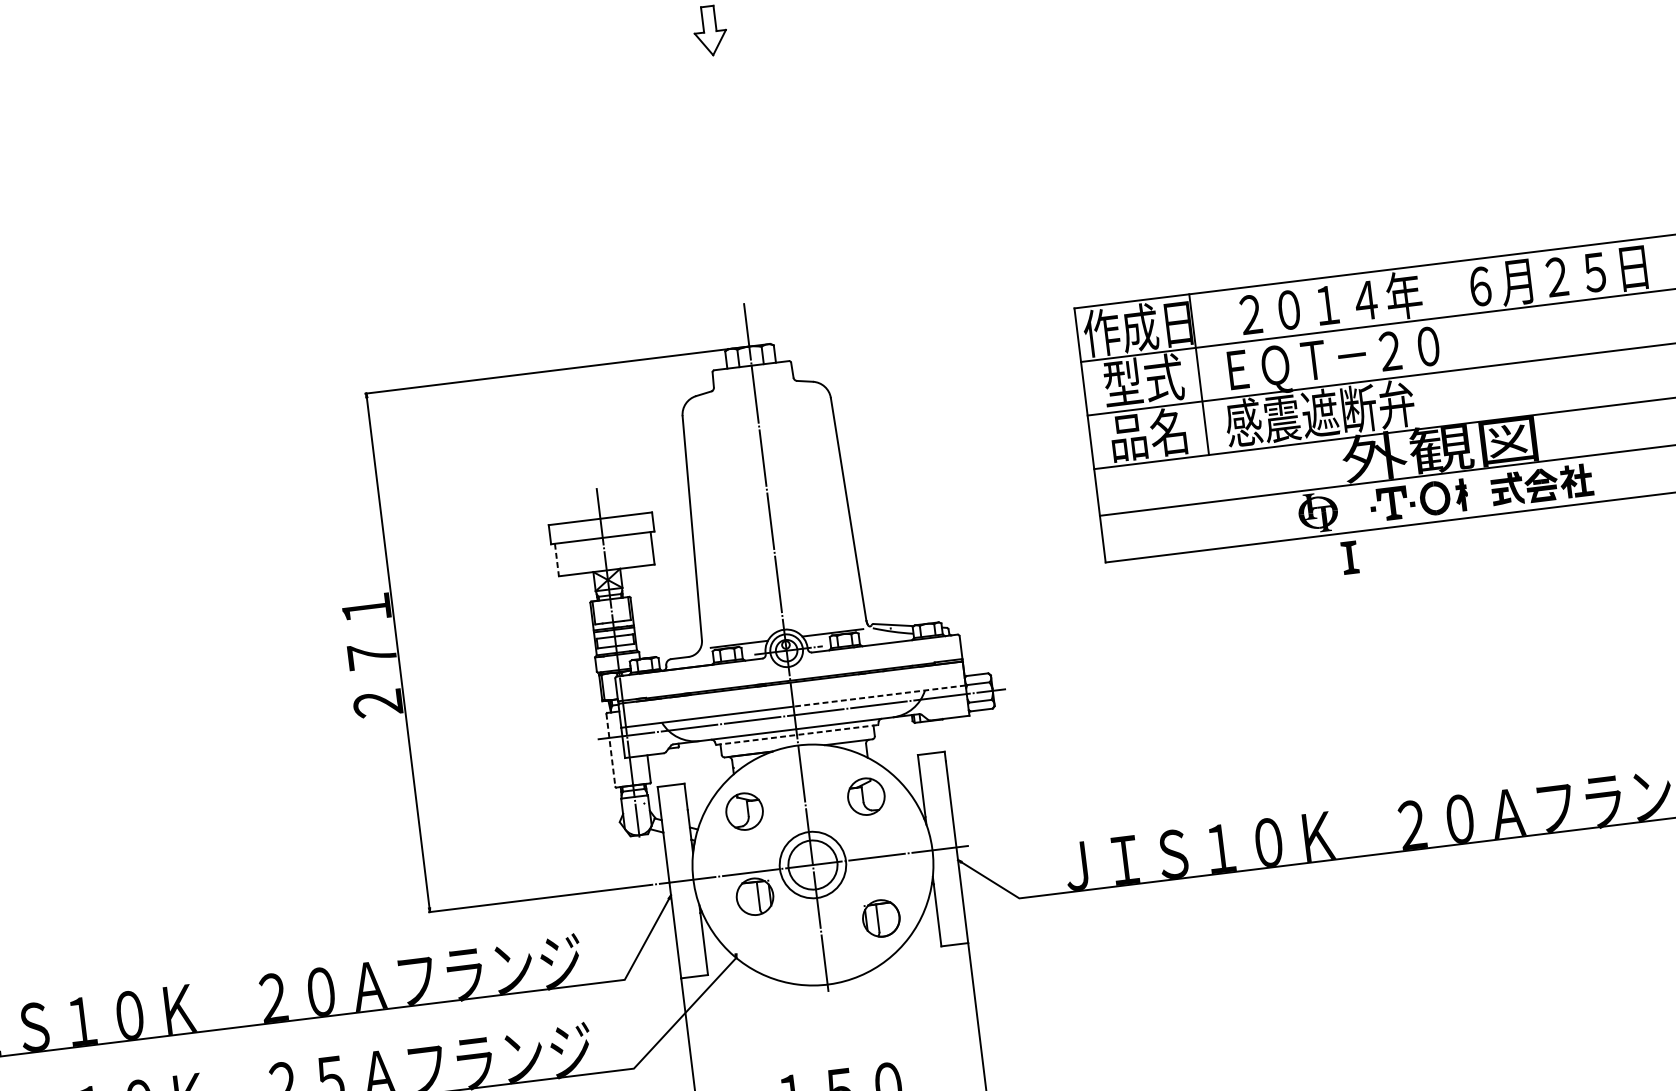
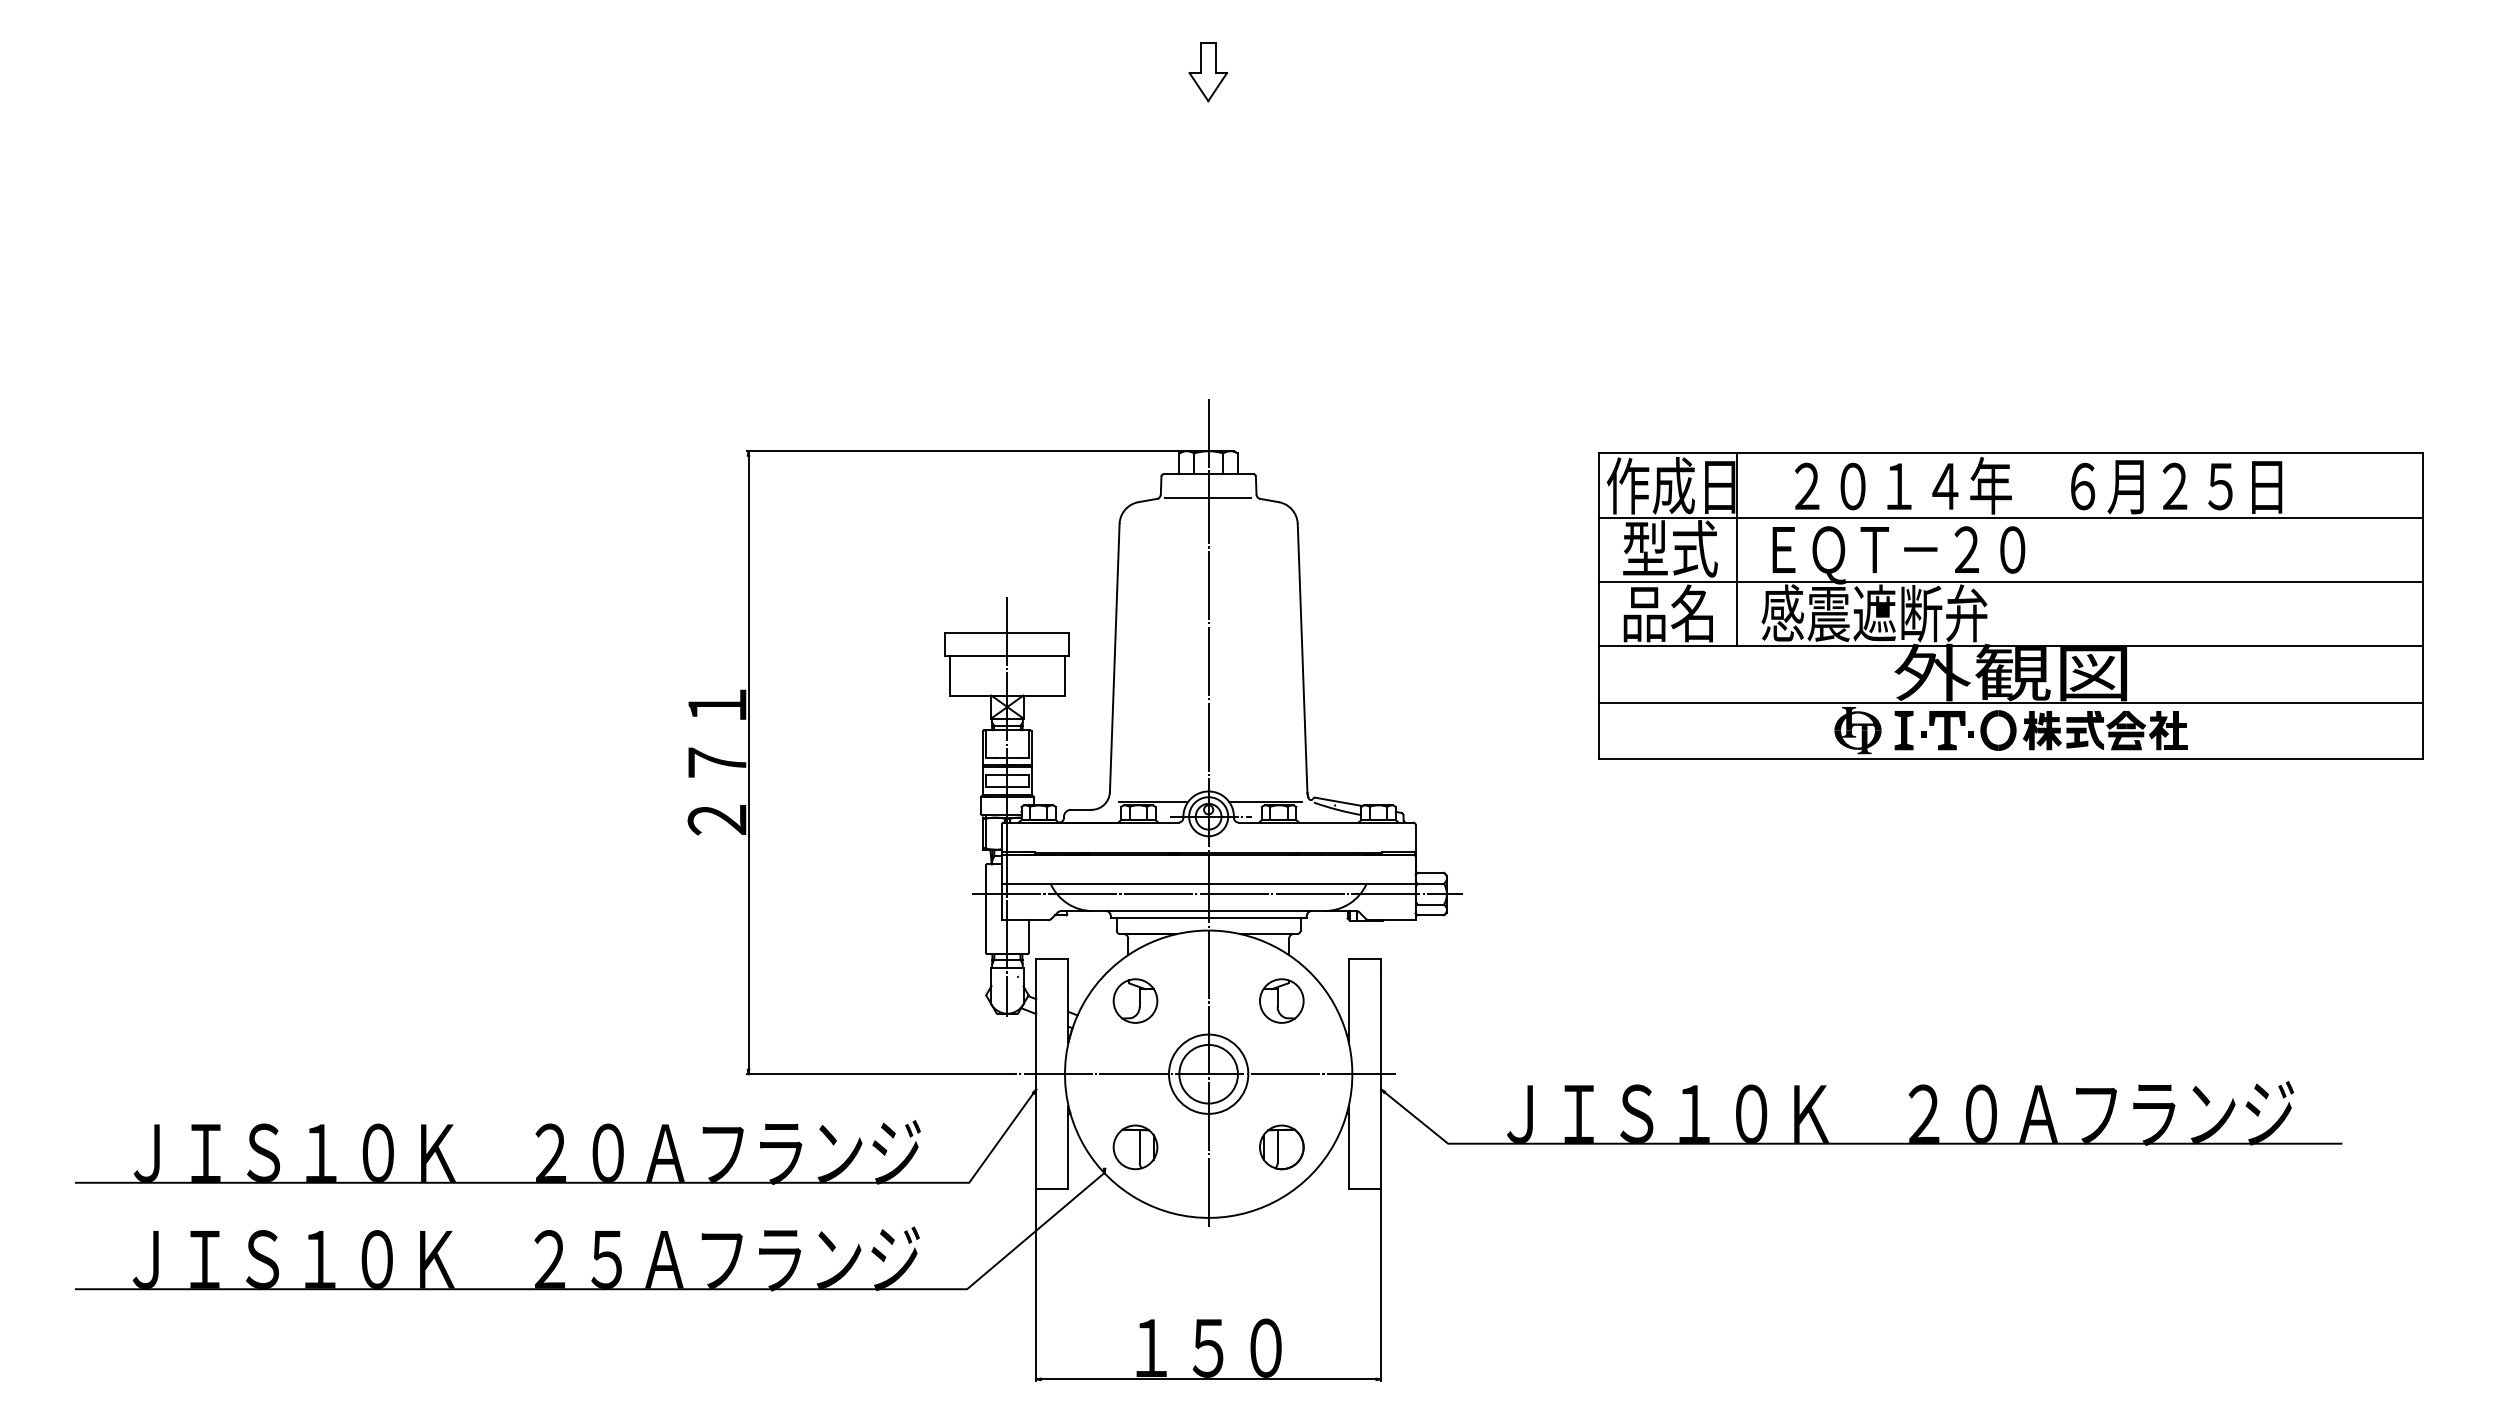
line: (753, 385) -> (1207, 497), added
fill: (1477, 493) -> (2049, 730), added
part: (1349, 557) -> (1903, 730), moved
line: (556, 559) -> (949, 675), dashed -> solid
line: (879, 695) -> (1311, 883), dashed -> solid
line: (797, 734) -> (1209, 917), dashed -> solid
line: (611, 750) -> (986, 909), dashed -> solid
part: (755, 896) -> (1135, 1147), moved

